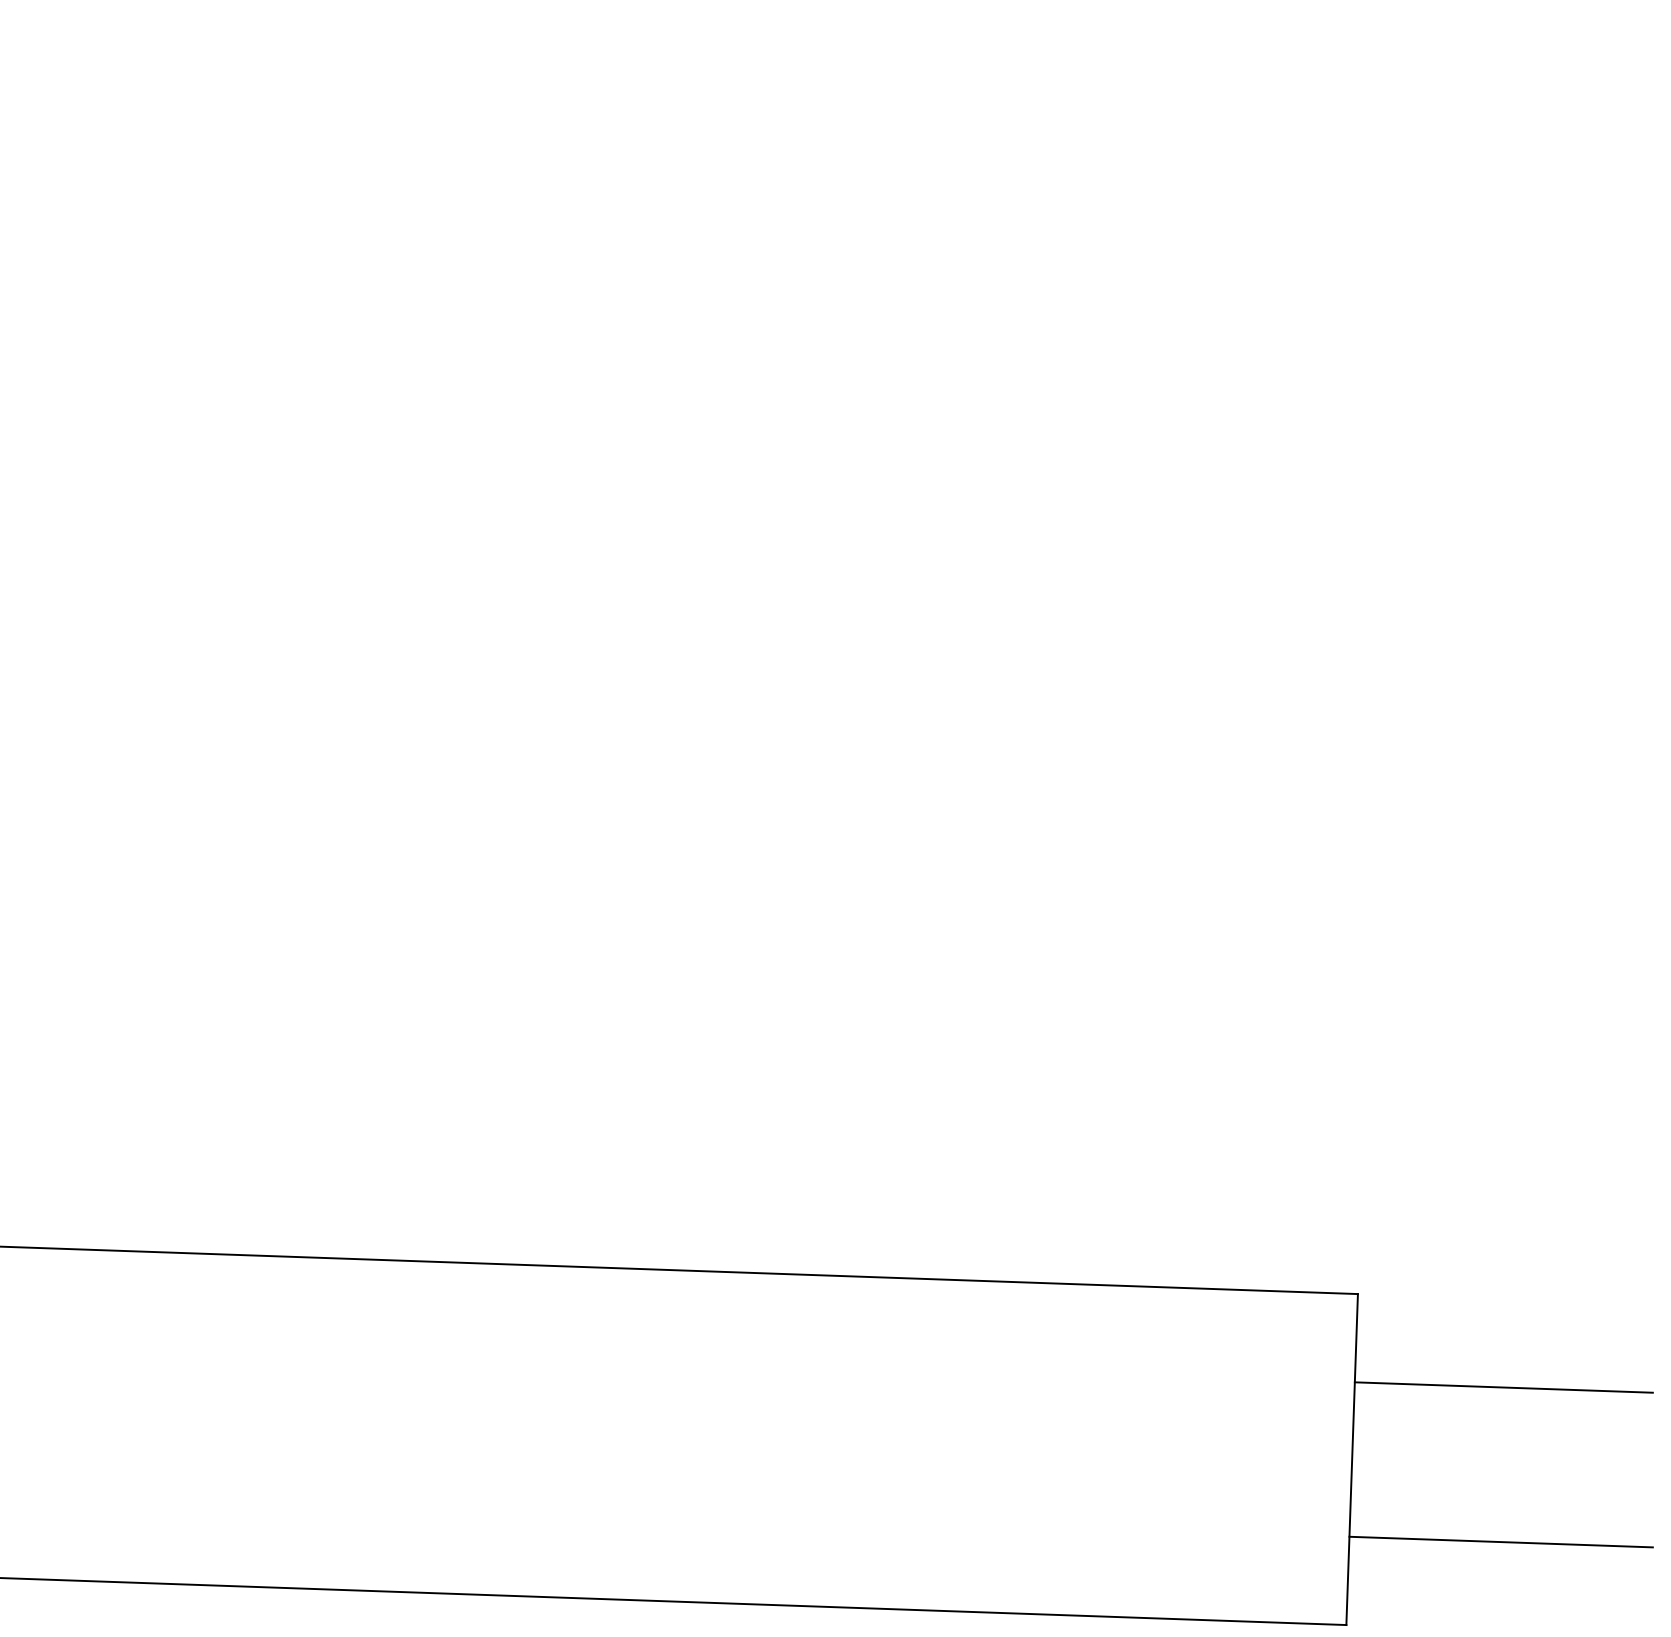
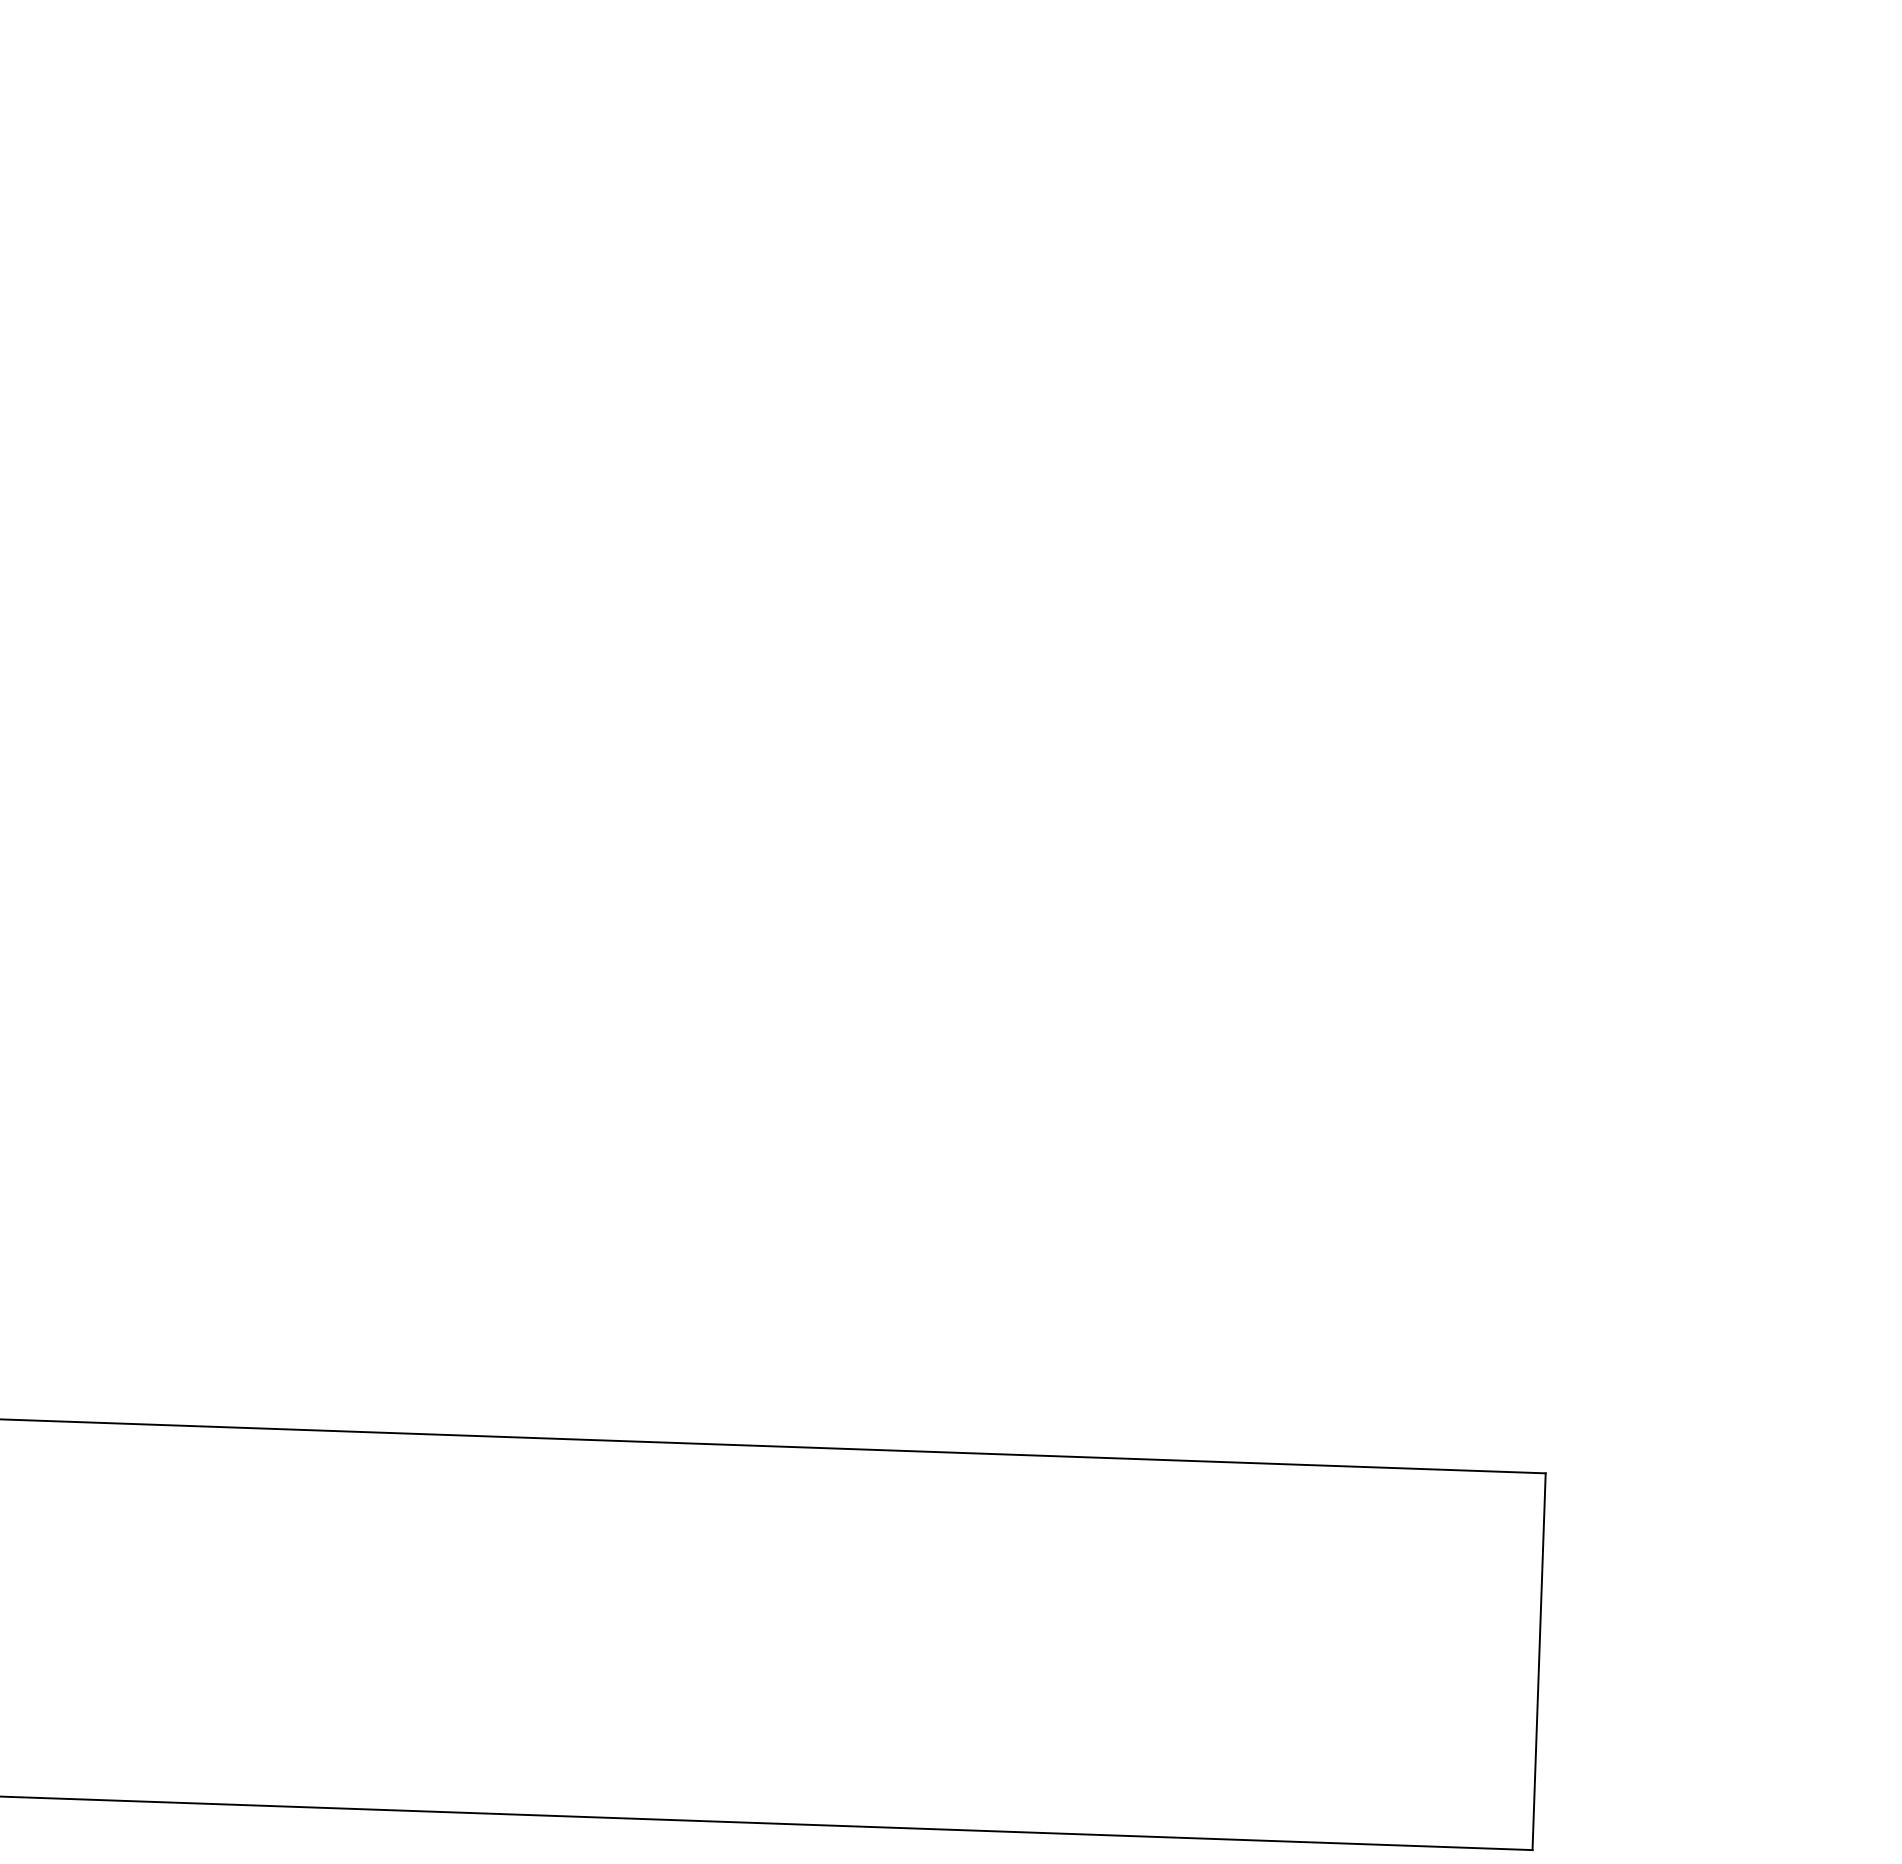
line: (1503, 1387) -> (1711, 1579), removed
line: (1500, 1541) -> (1708, 1755), removed

